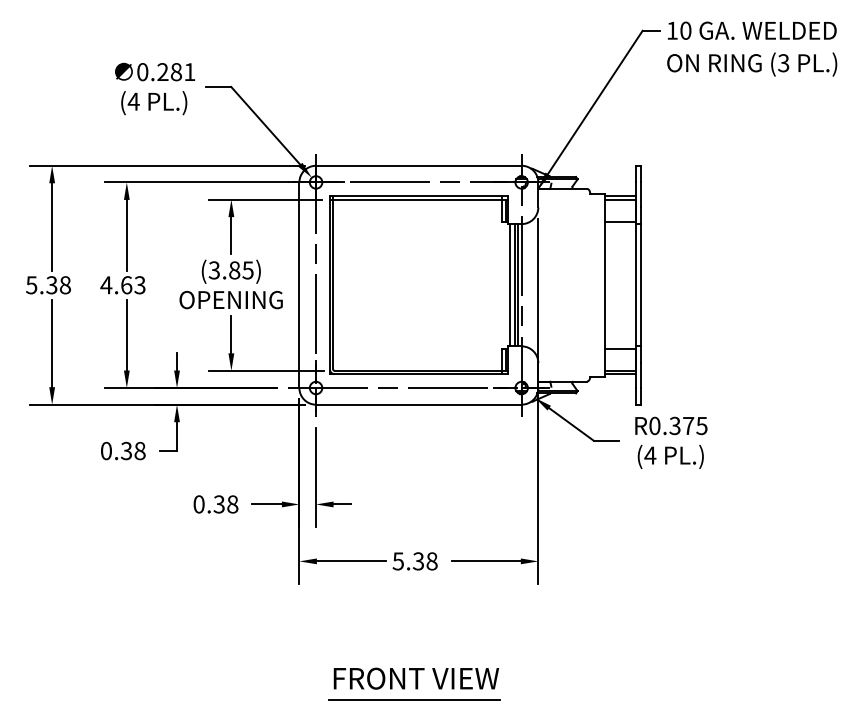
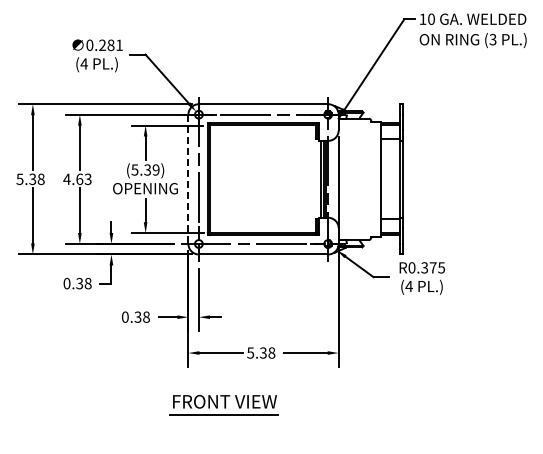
text: (231, 269) -> (145, 169), (3.85) -> (5.39)
line: (299, 285) -> (188, 179), solid -> dashed
part: (414, 684) -> (223, 405), moved

